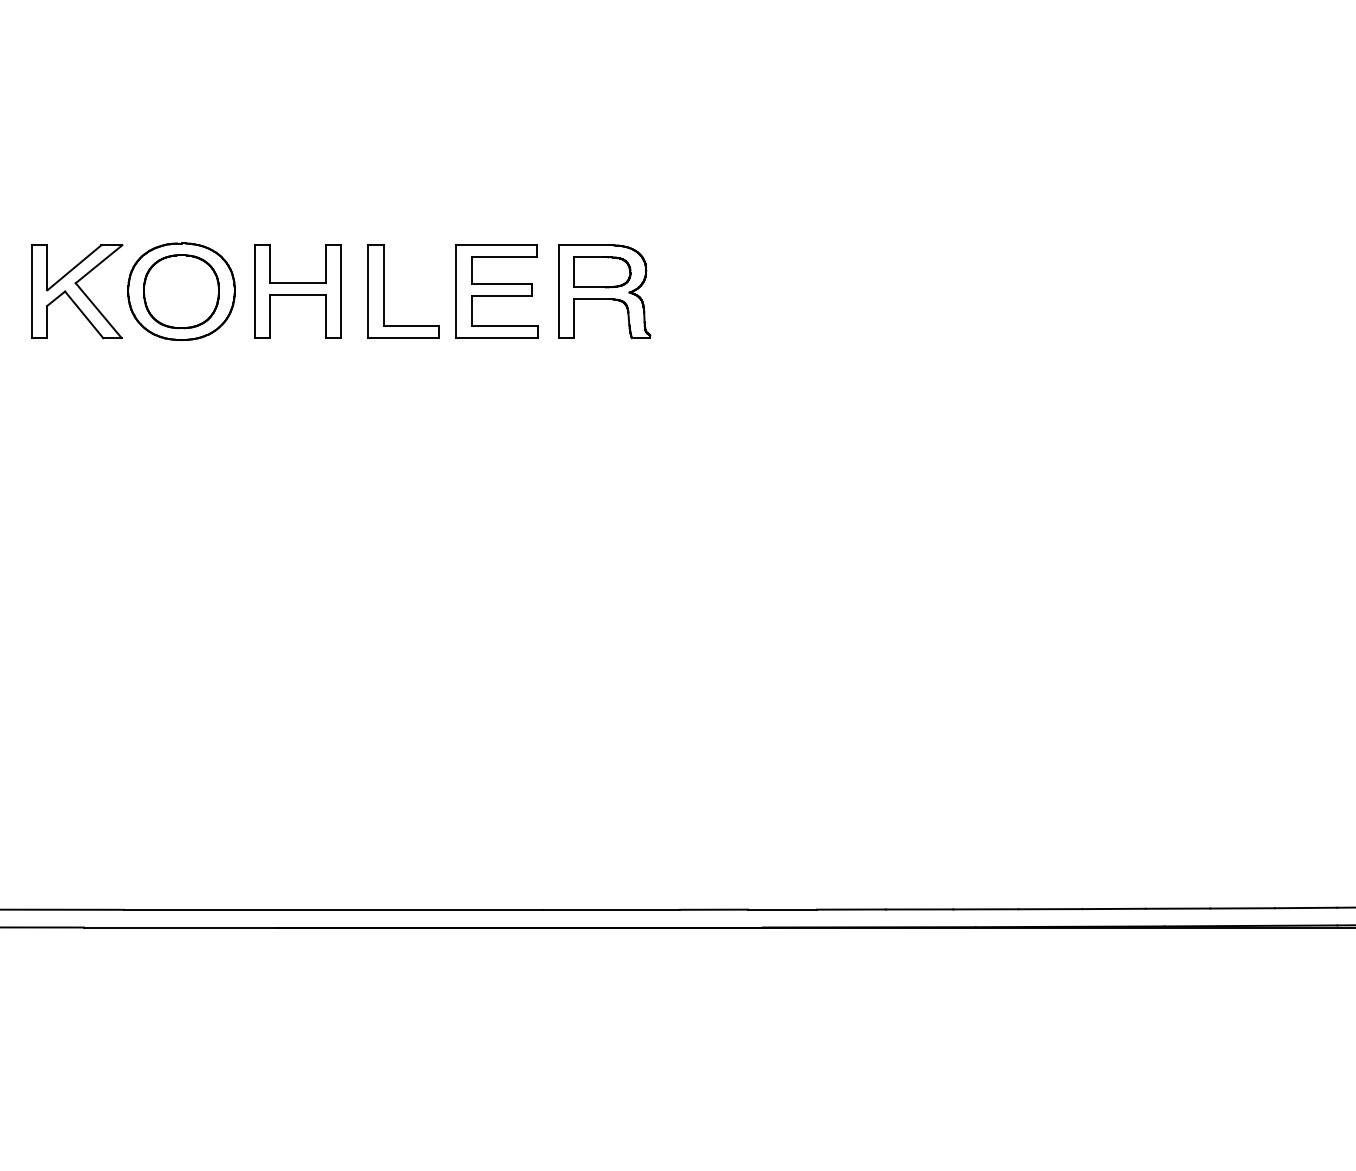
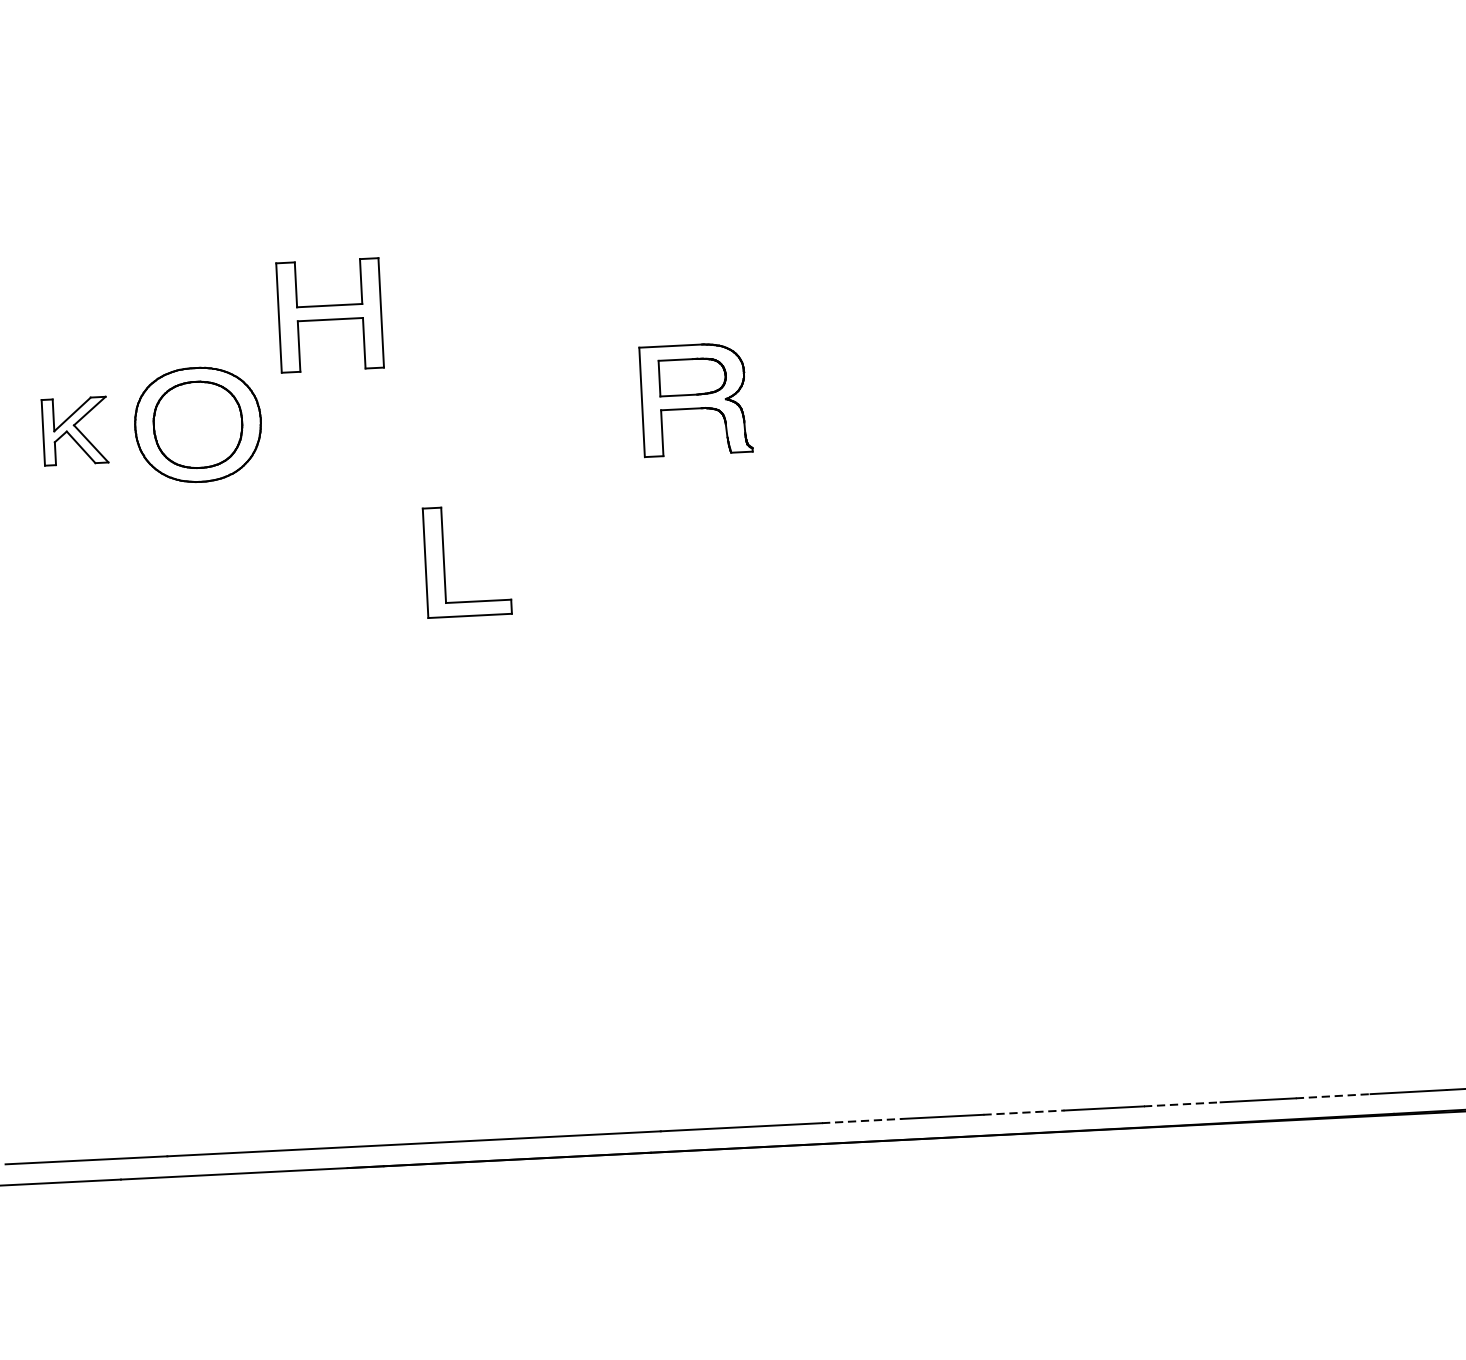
part: (77, 291) -> (75, 430), size x0.6
part: (297, 291) -> (329, 315), moved
part: (384, 291) -> (444, 562), moved
part: (496, 291) -> (569, 405), removed
line: (1114, 908) -> (1333, 1095), solid -> dashed
line: (714, 909) -> (862, 1120), solid -> dashed
line: (851, 909) -> (1024, 1112), solid -> dashed
line: (985, 909) -> (1181, 1104), solid -> dashed

